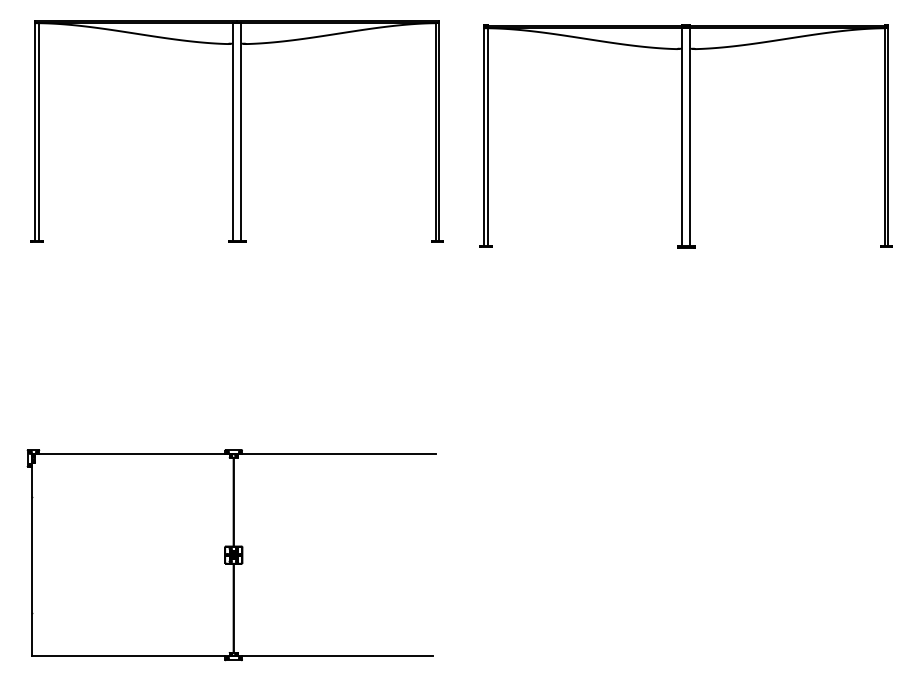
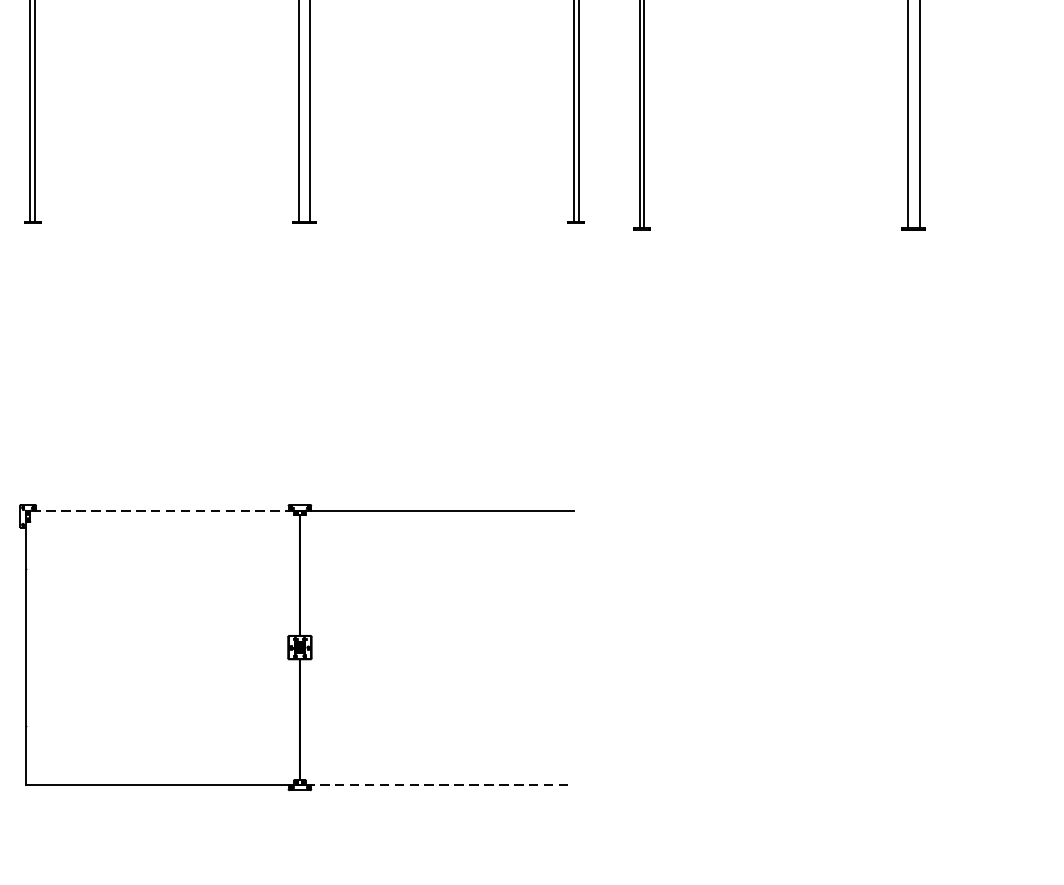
line: (132, 454) -> (162, 511), solid -> dashed
line: (335, 656) -> (437, 785), solid -> dashed

